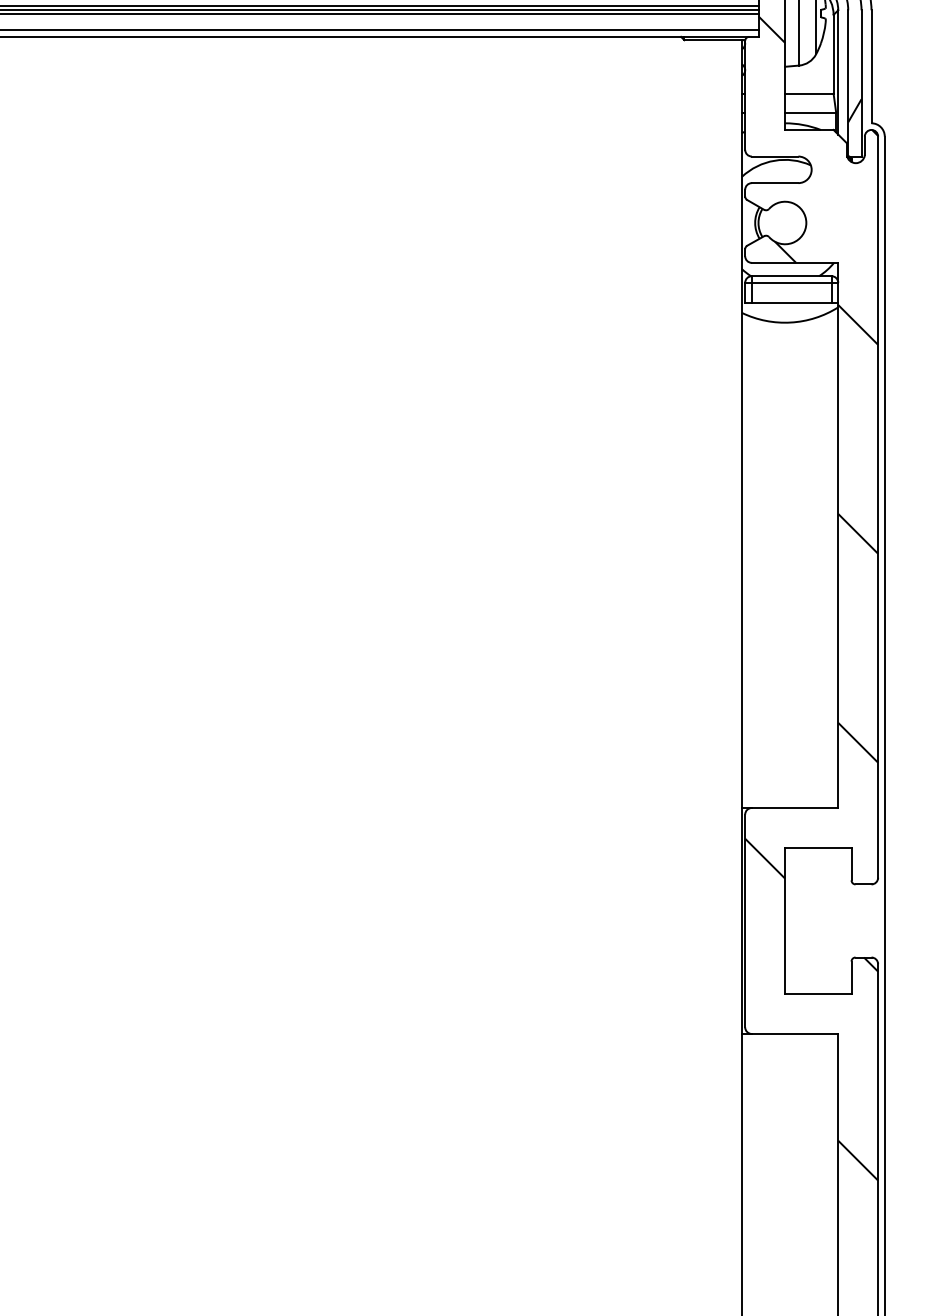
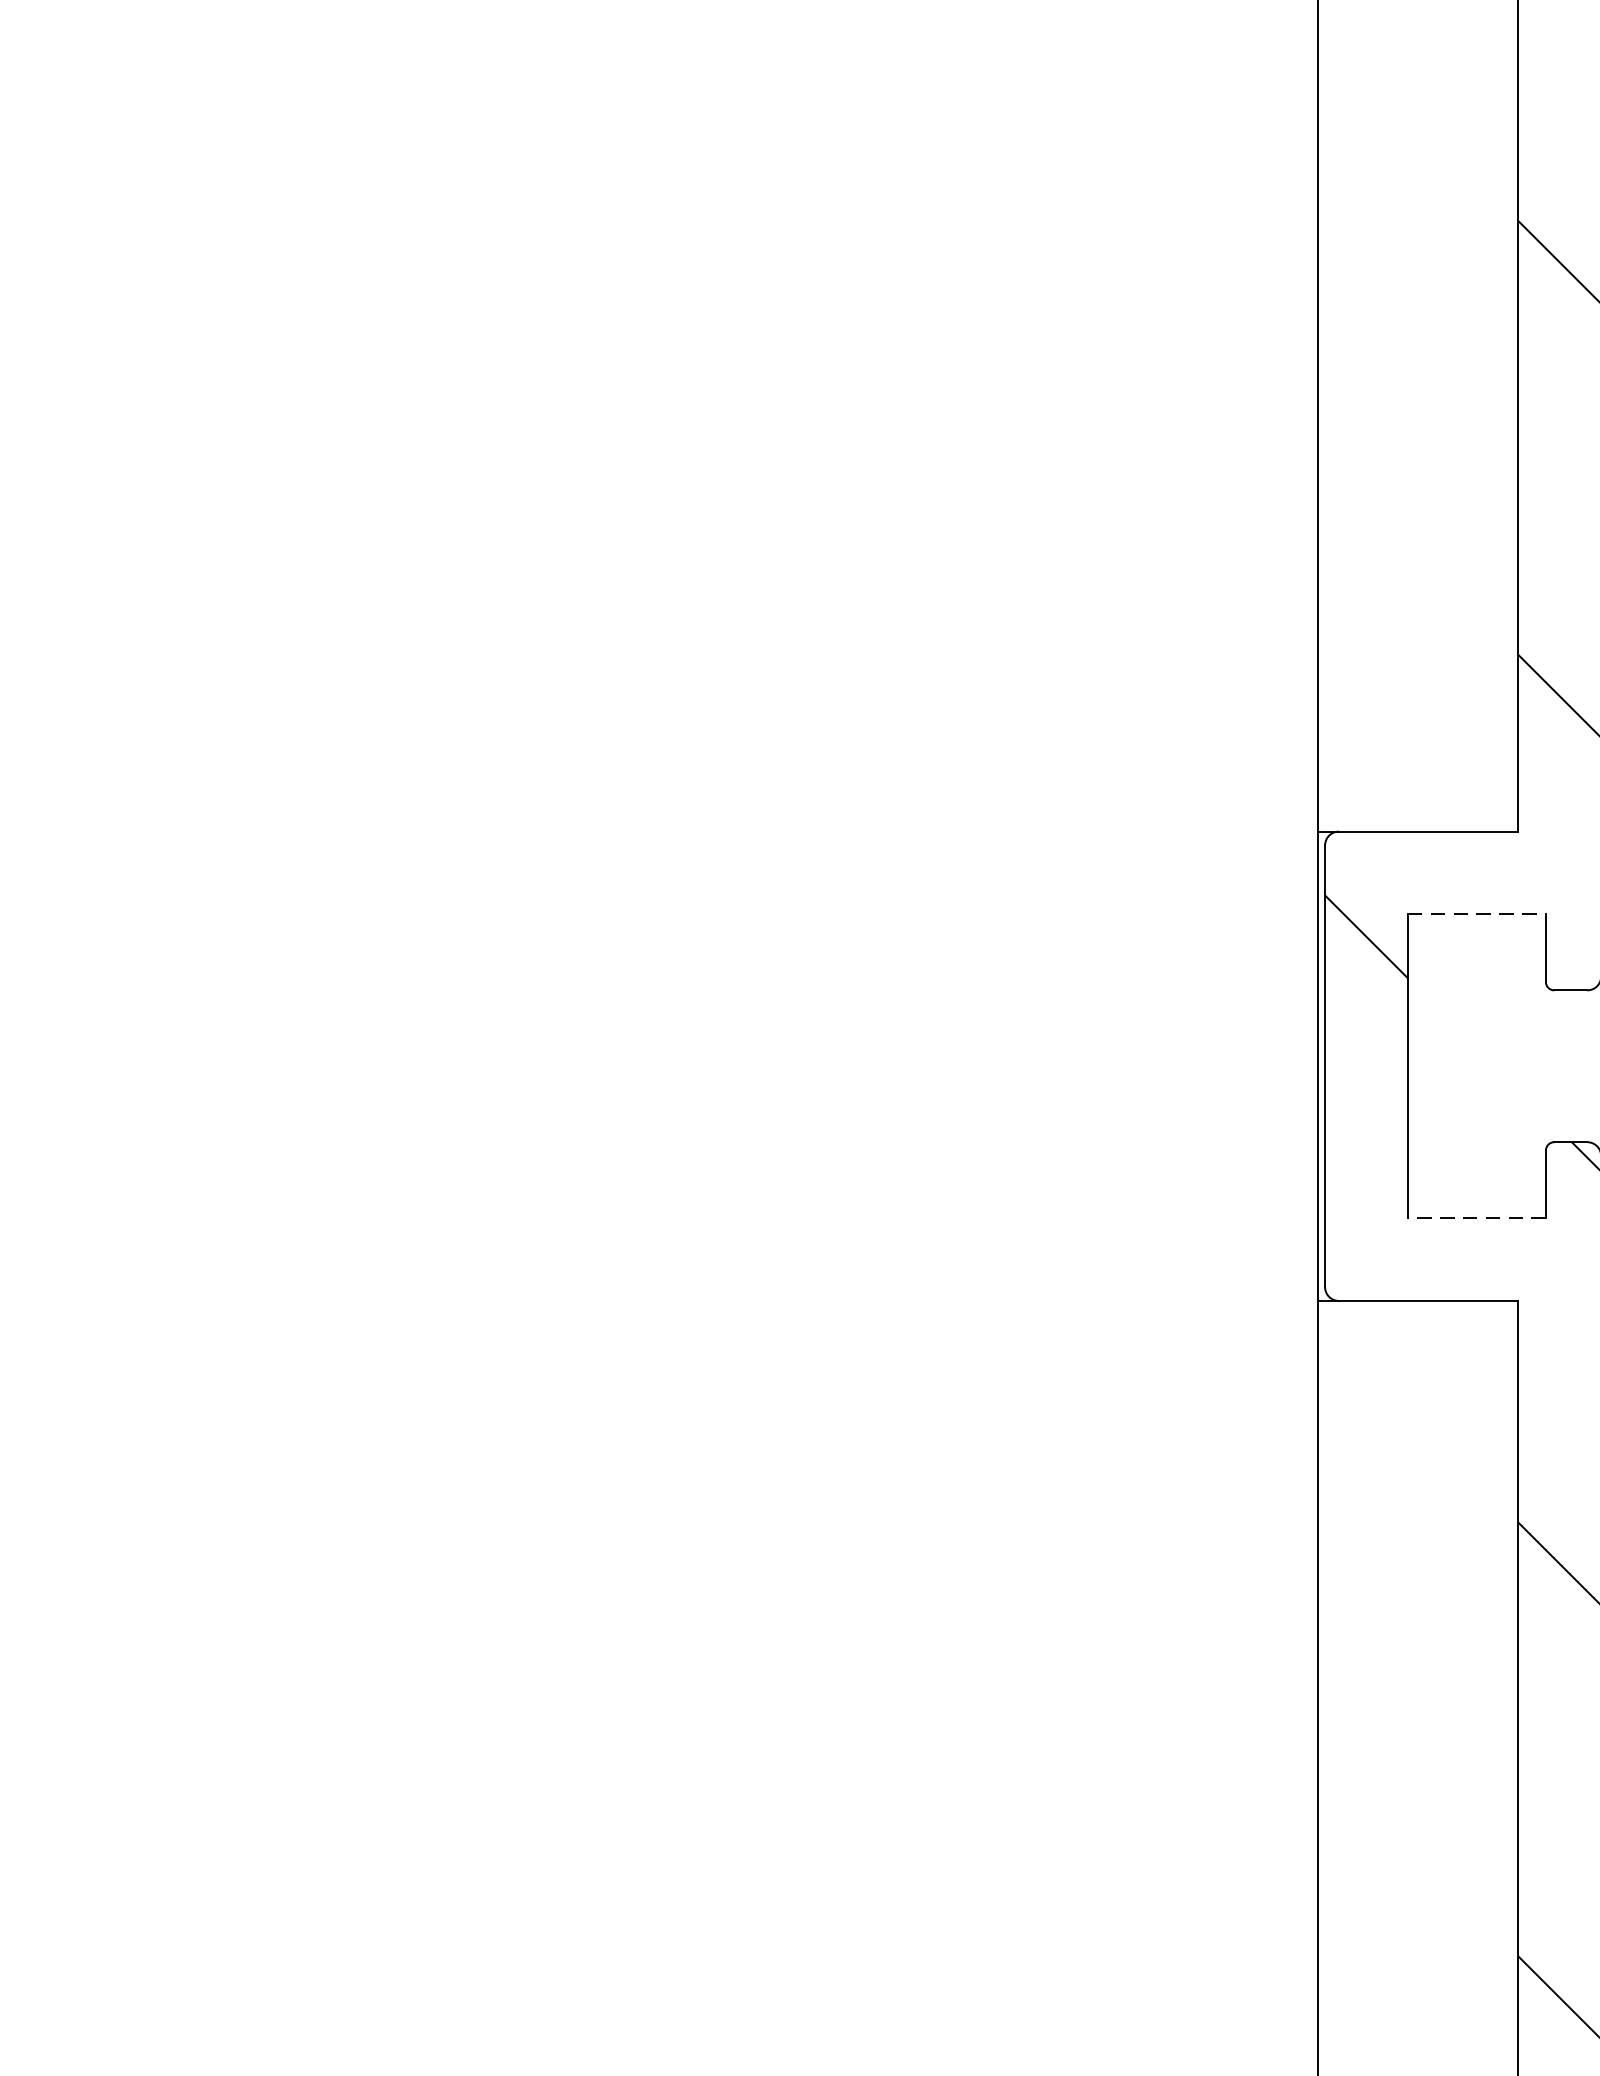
line: (818, 847) -> (1477, 913), solid -> dashed
line: (817, 994) -> (1475, 1218), solid -> dashed

